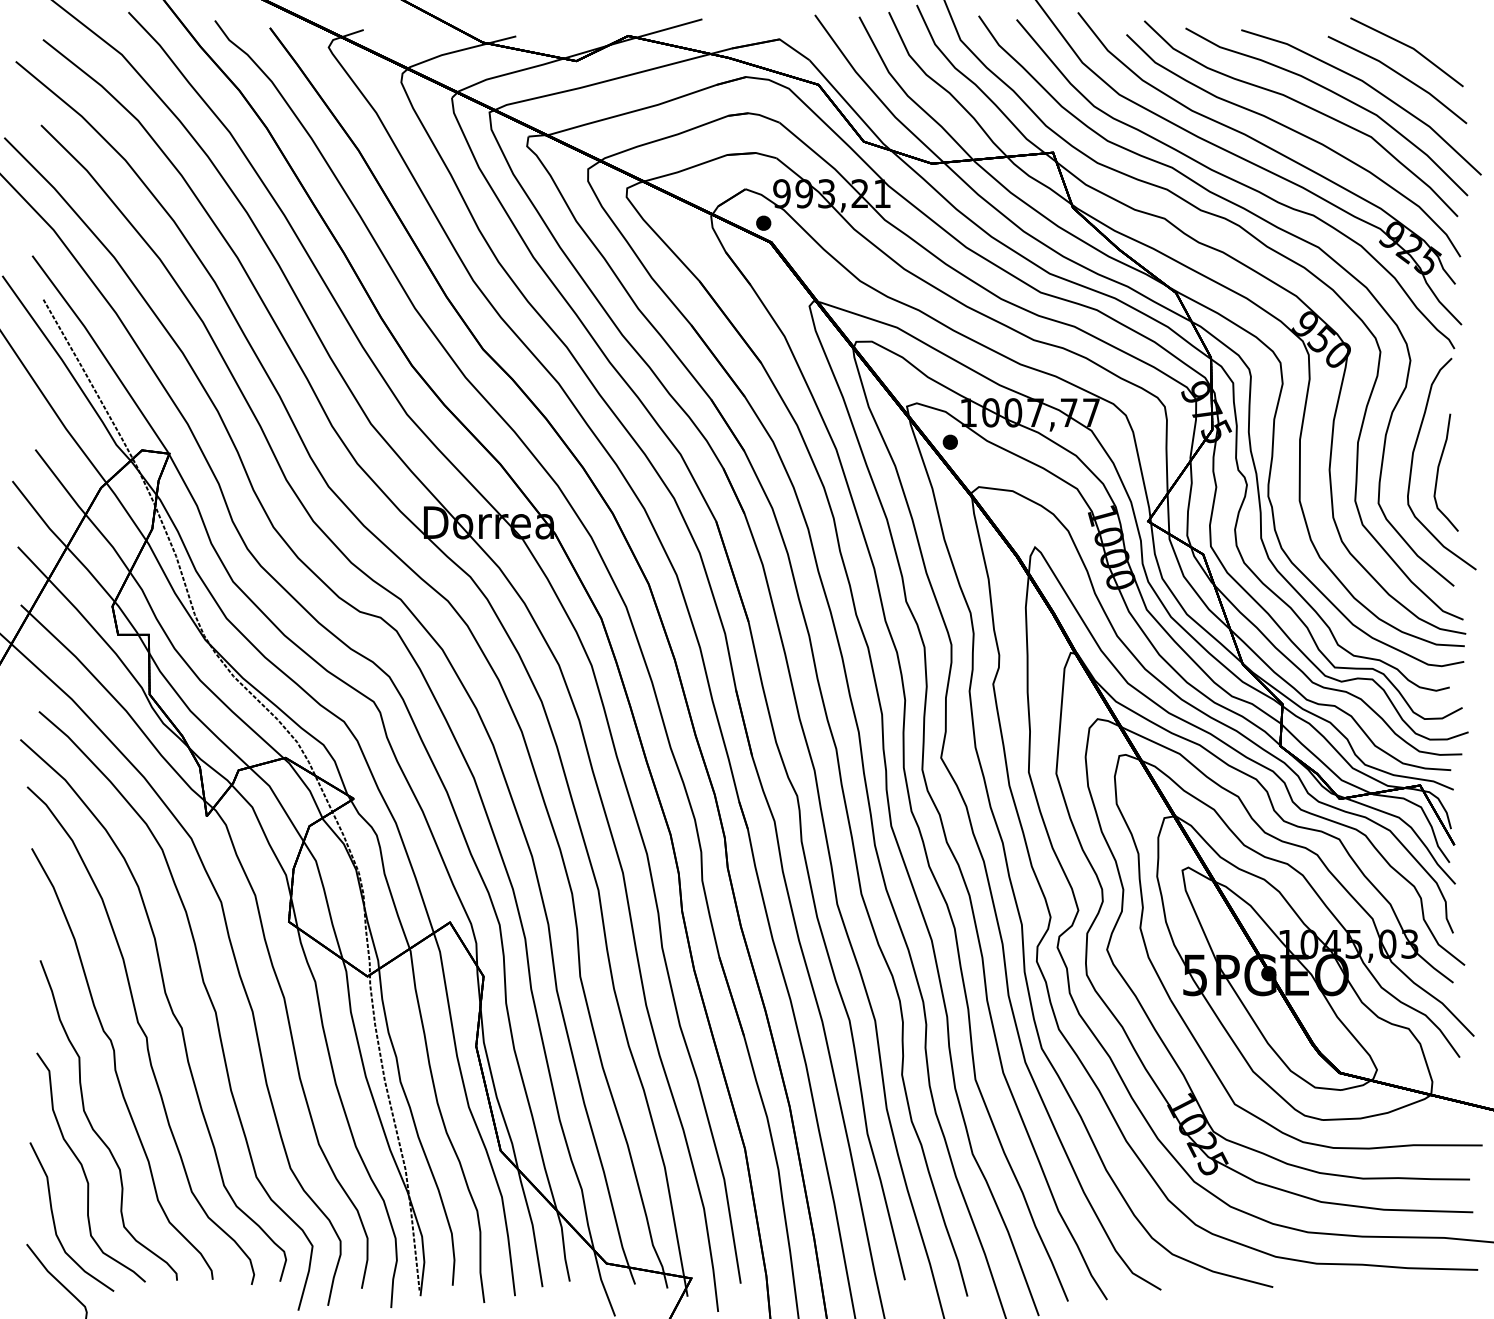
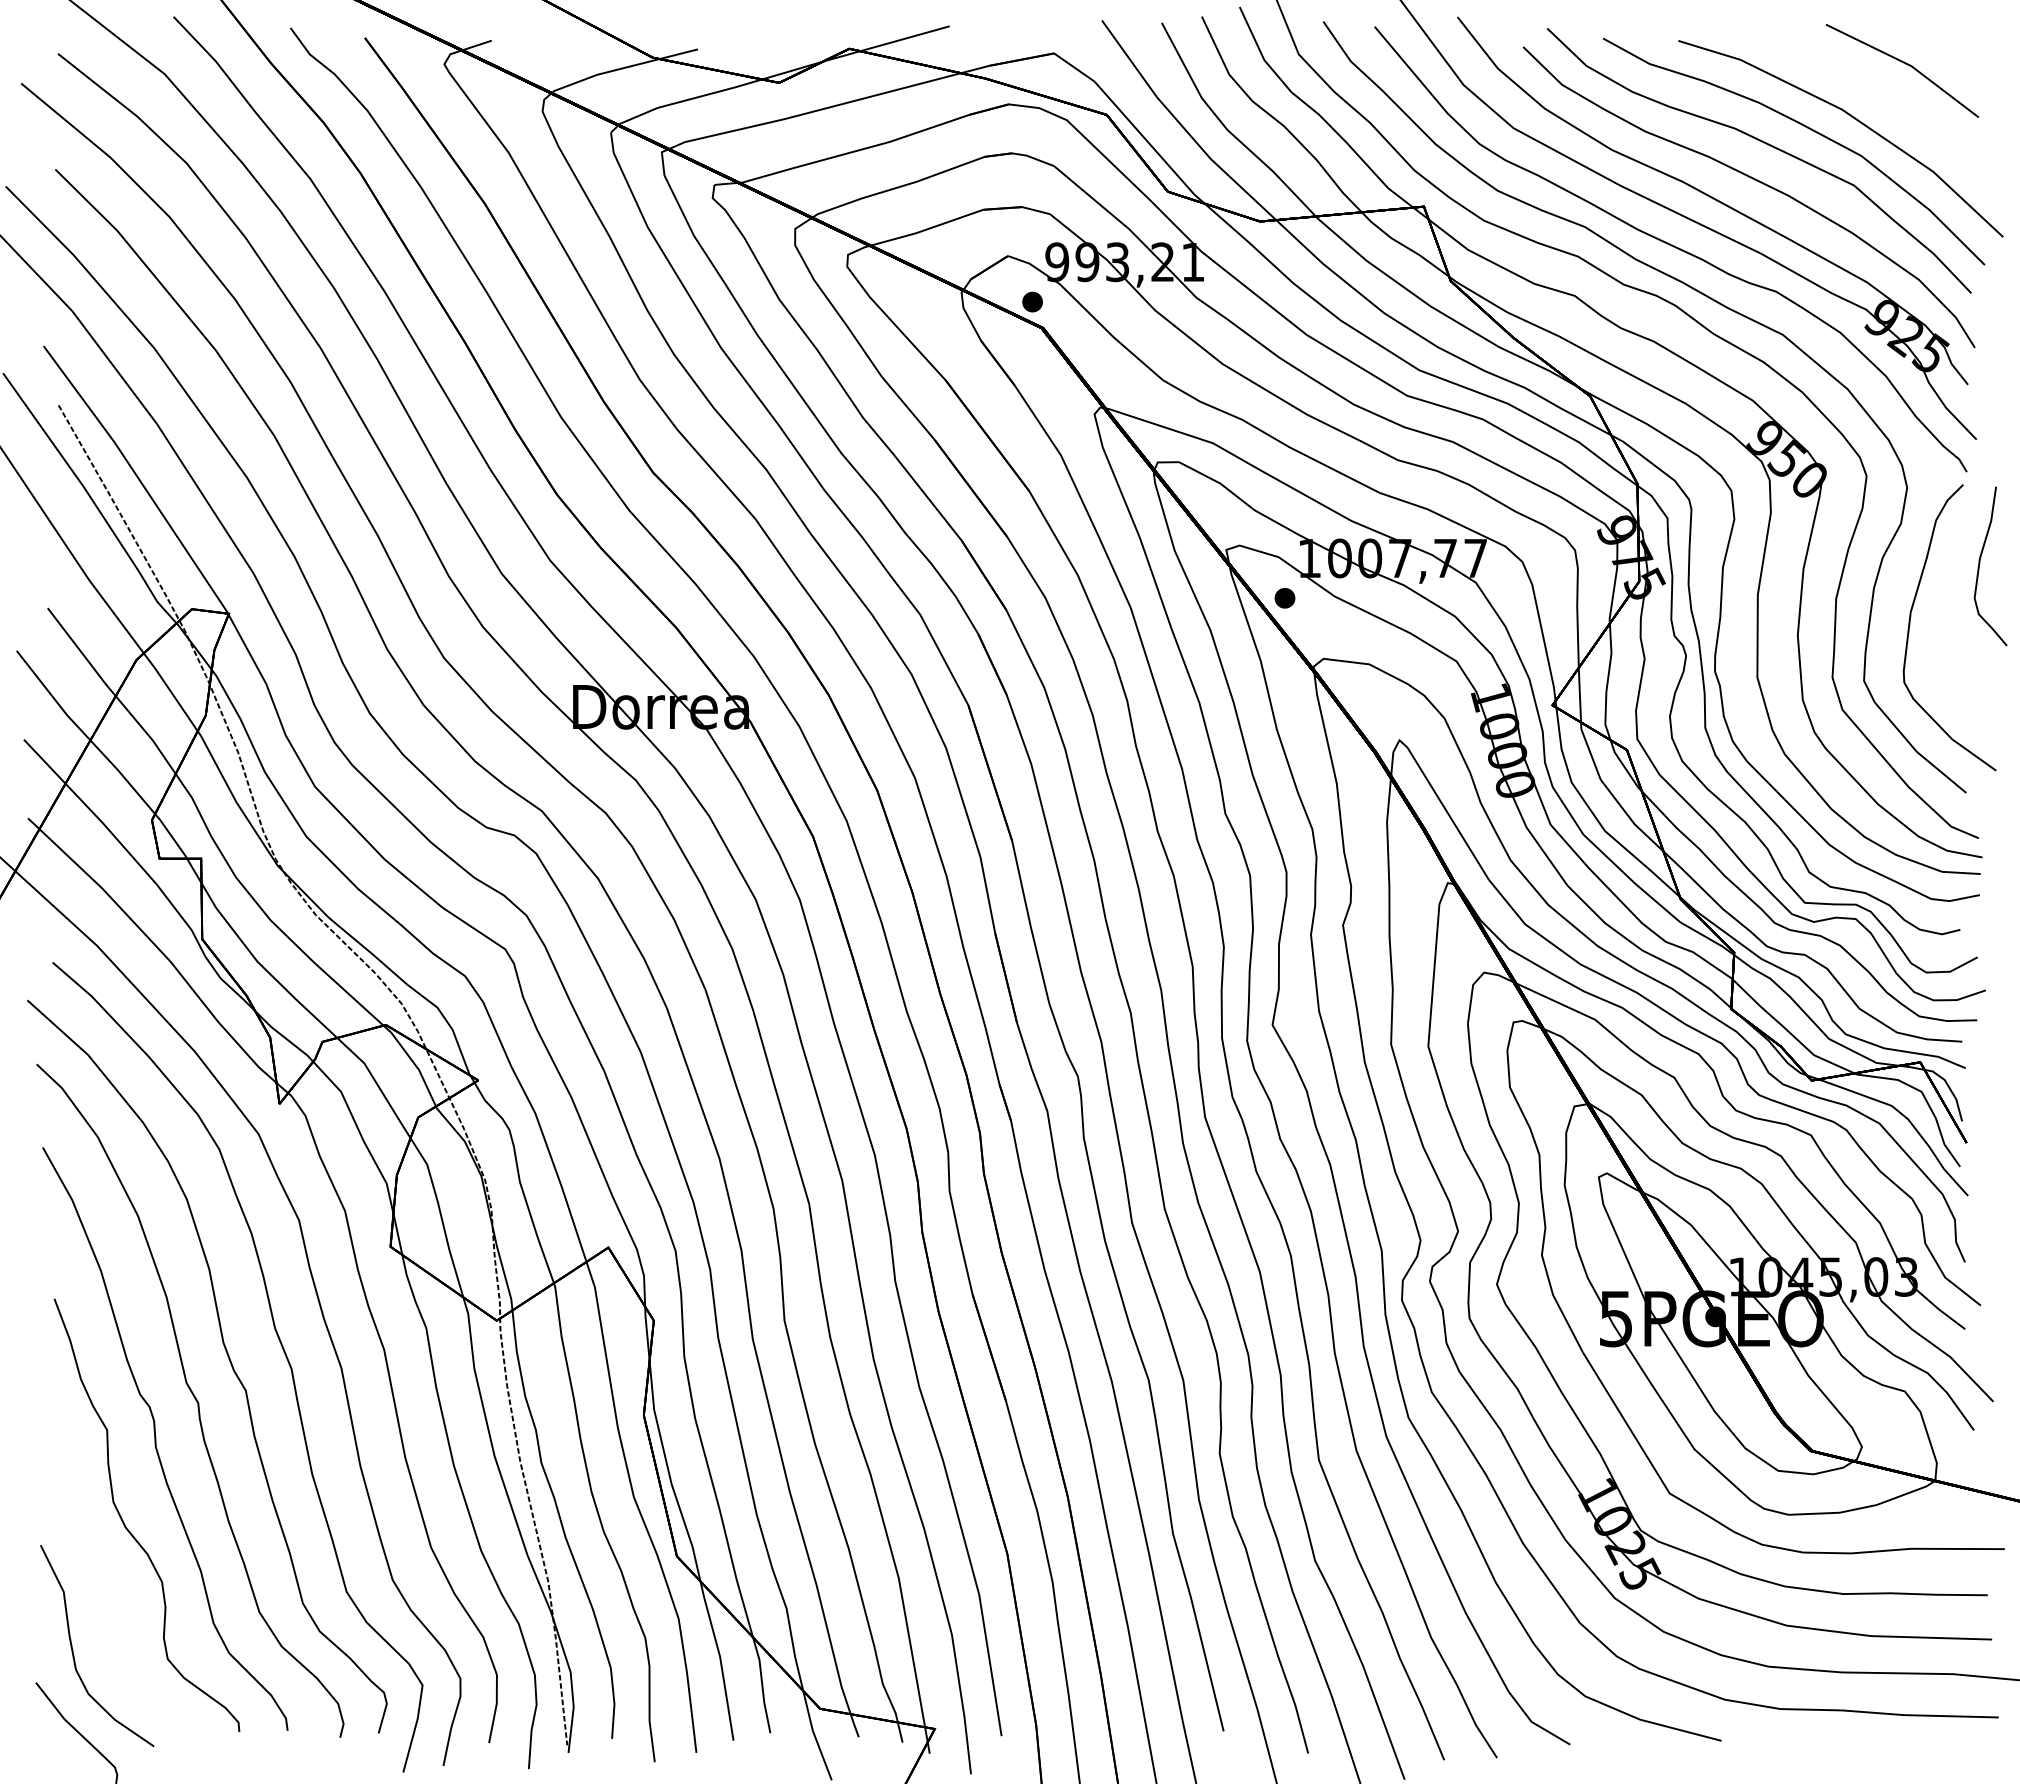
part: (1401, 76) -> (1894, 103), removed
curve: (1438, 470) -> (1980, 563), moved
part: (84, 1169) -> (113, 1581), removed

